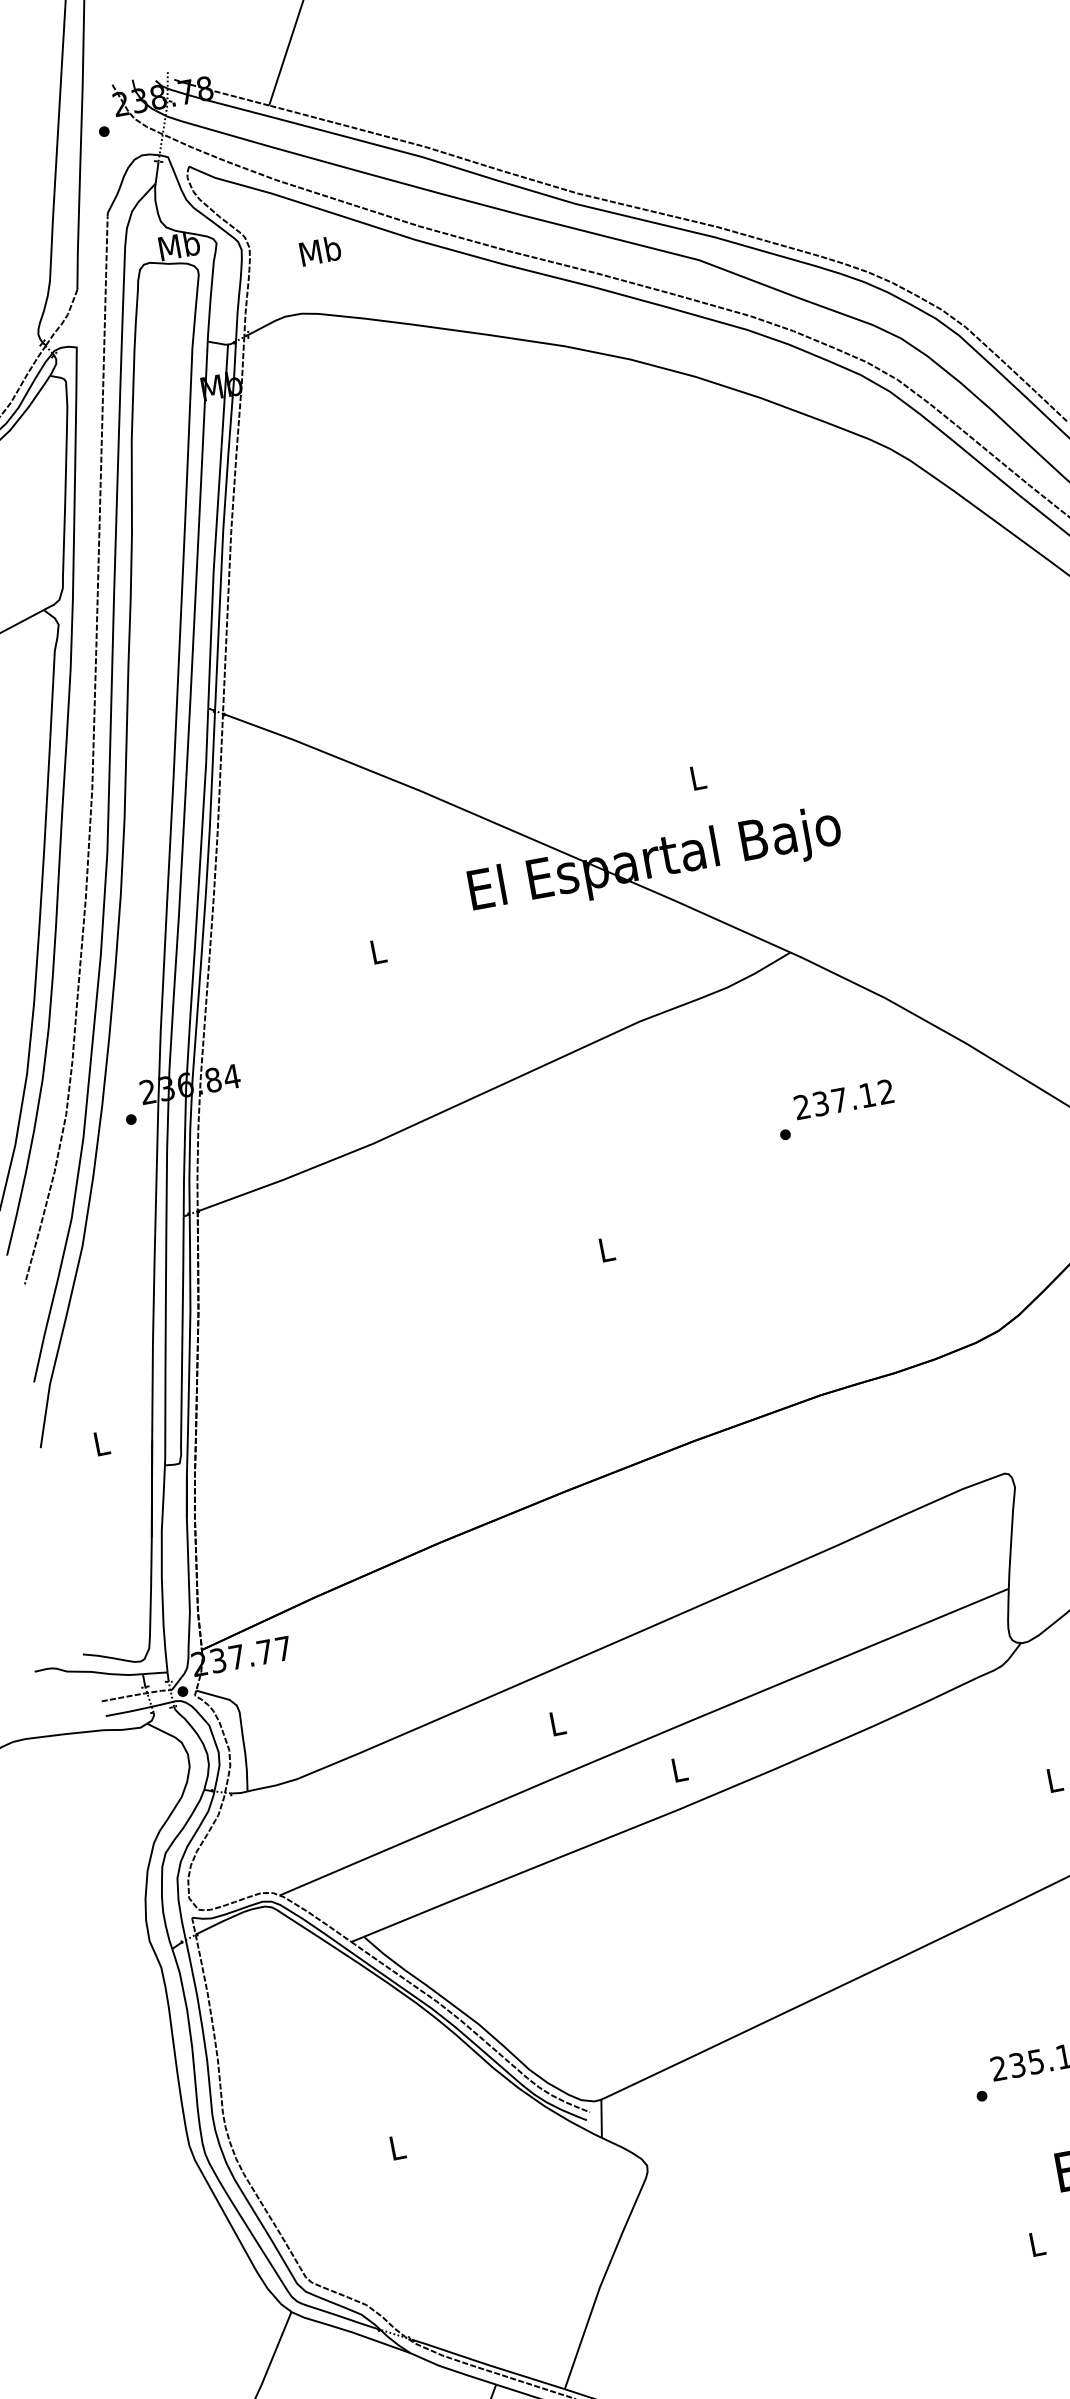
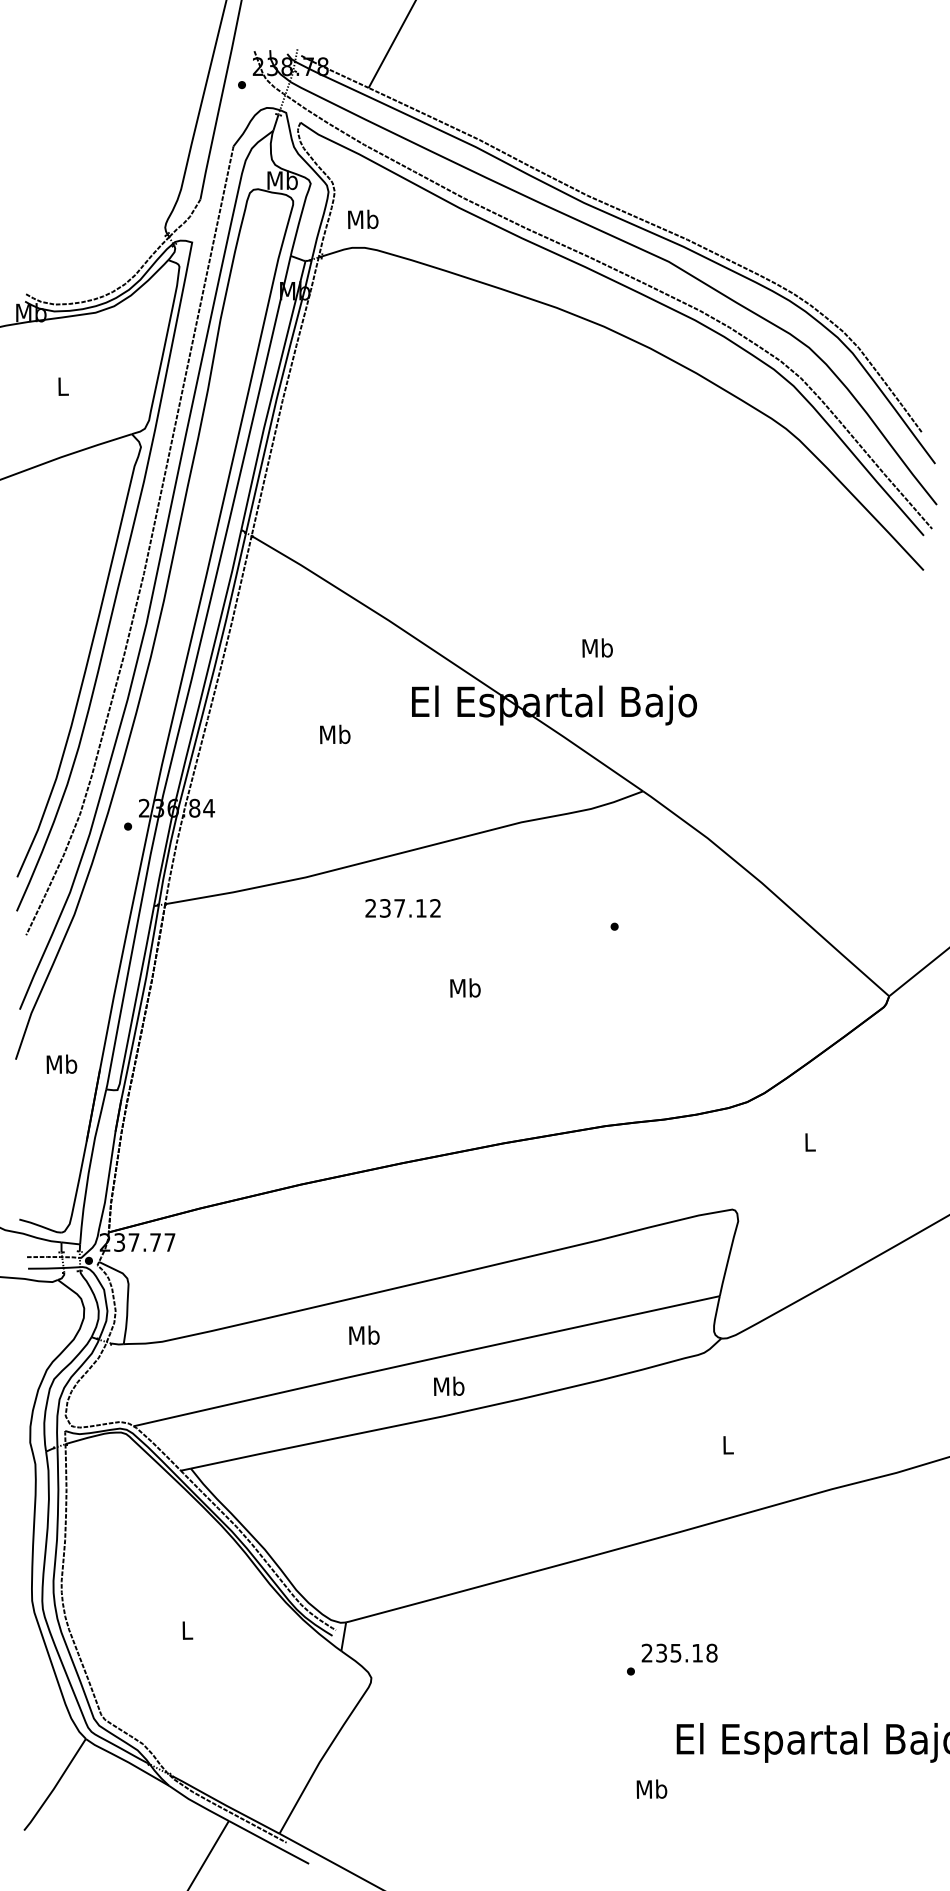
text: (320, 249) -> (363, 218), moved
text: (697, 776) -> (597, 647), L -> Mb
text: (378, 951) -> (335, 734), L -> Mb
text: (843, 1099) -> (402, 908), moved
text: (606, 1248) -> (465, 987), L -> Mb
text: (100, 1442) -> (61, 1063), L -> Mb
text: (557, 1722) -> (364, 1334), L -> Mb
text: (679, 1768) -> (449, 1385), L -> Mb
text: (1036, 2242) -> (651, 1788), L -> Mb

